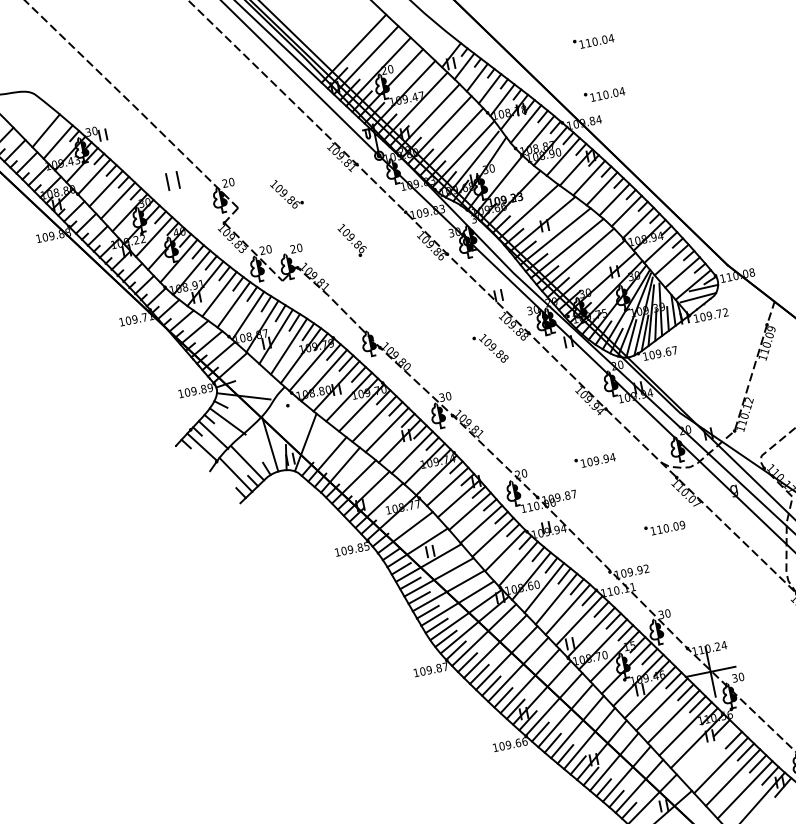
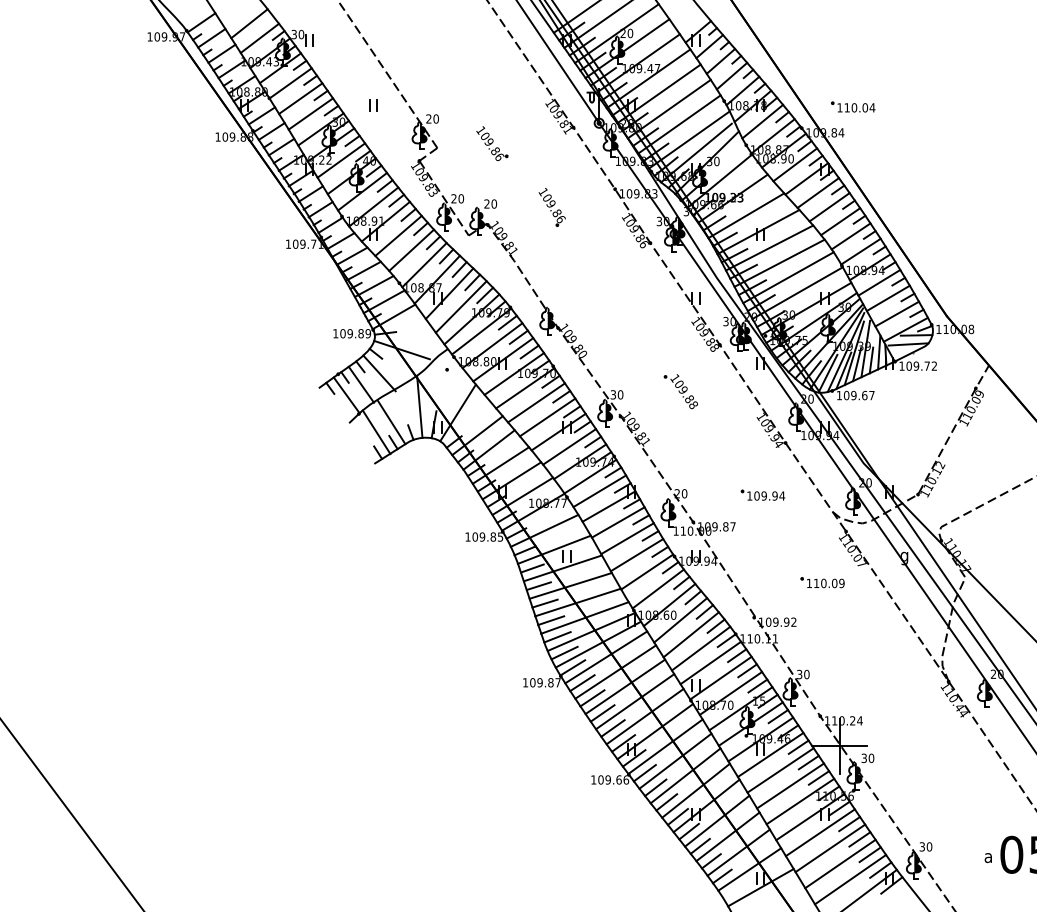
part: (594, 40) -> (853, 47), removed
part: (172, 181) -> (373, 105), size x0.62
part: (490, 348) -> (680, 391), moved
line: (708, 753) -> (819, 832), added

